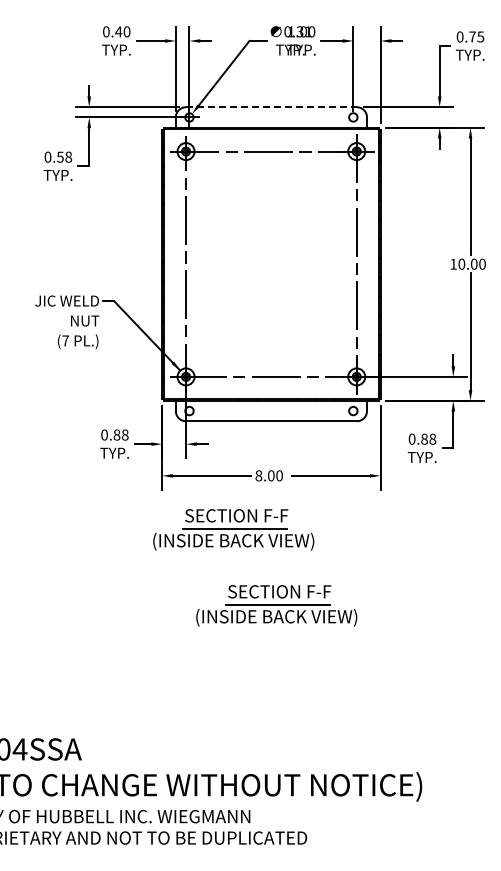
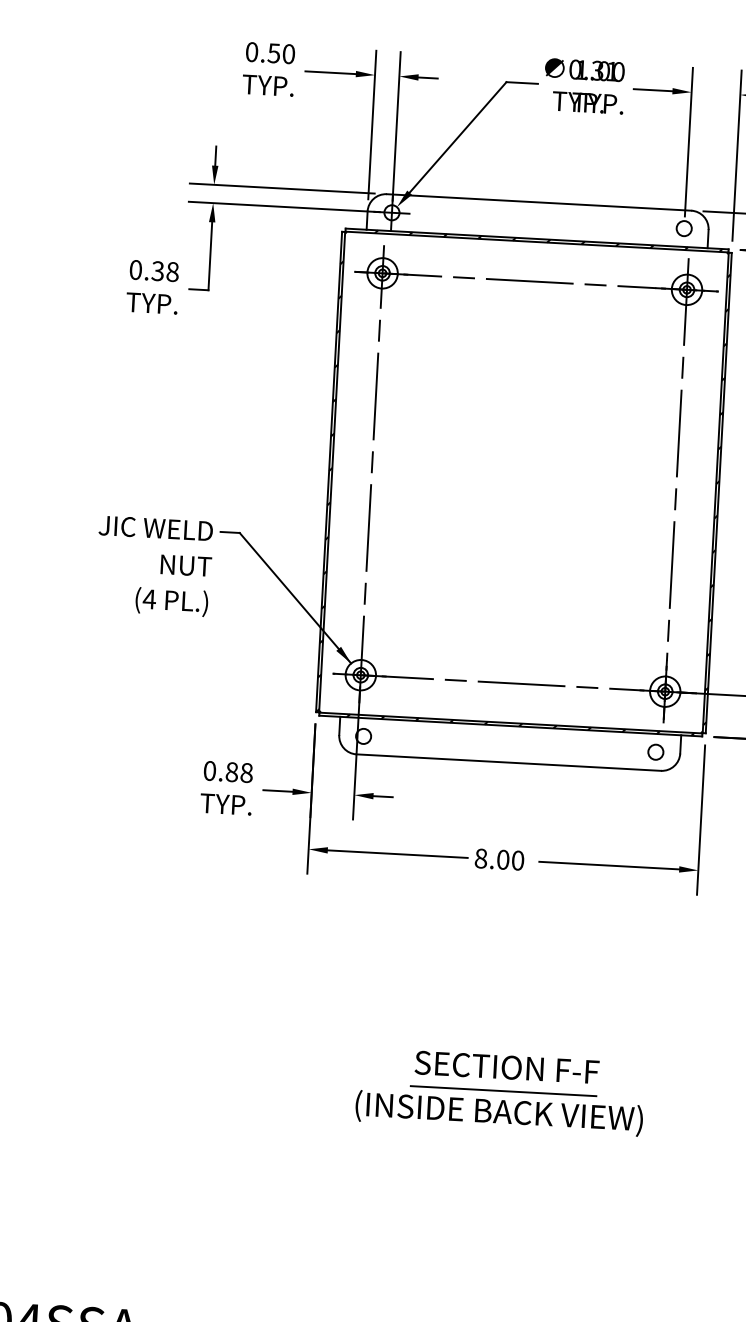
text: (118, 31) -> (273, 52), 0.40 -> 0.50
line: (271, 107) -> (539, 202), dashed -> solid
text: (60, 156) -> (158, 269), 0.58 -> 0.38
text: (65, 340) -> (149, 598), (7 -> (4
part: (233, 529) -> (430, 951), removed

